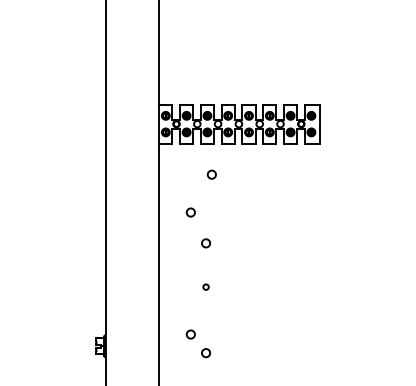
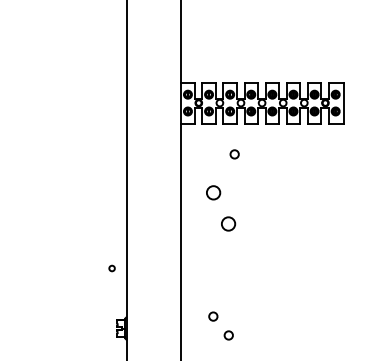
circle: (190, 212) -> (212, 192), size x1.6
circle: (206, 243) -> (229, 224), size x1.6
circle: (205, 286) -> (111, 267), moved

